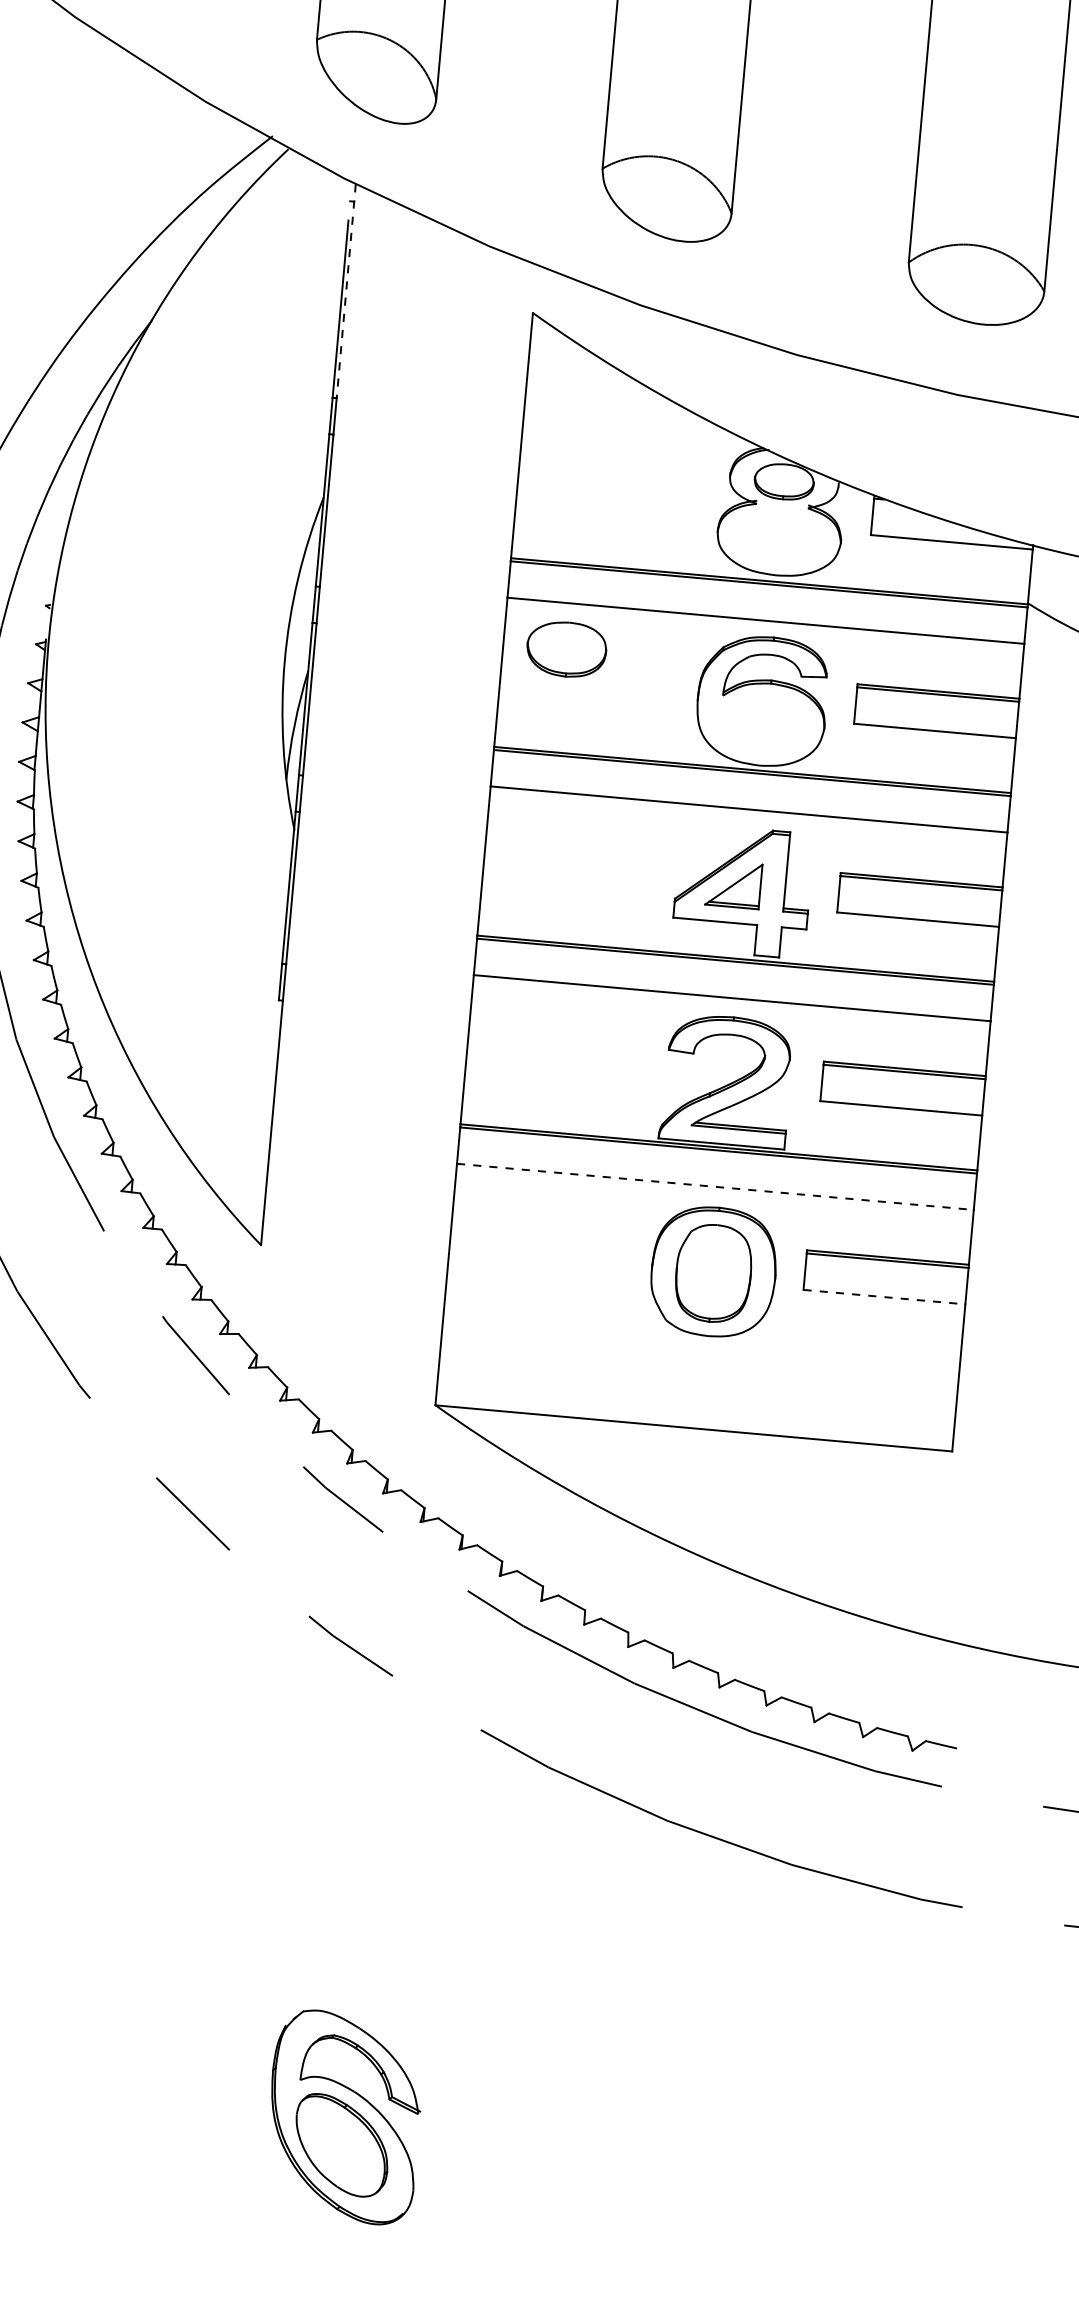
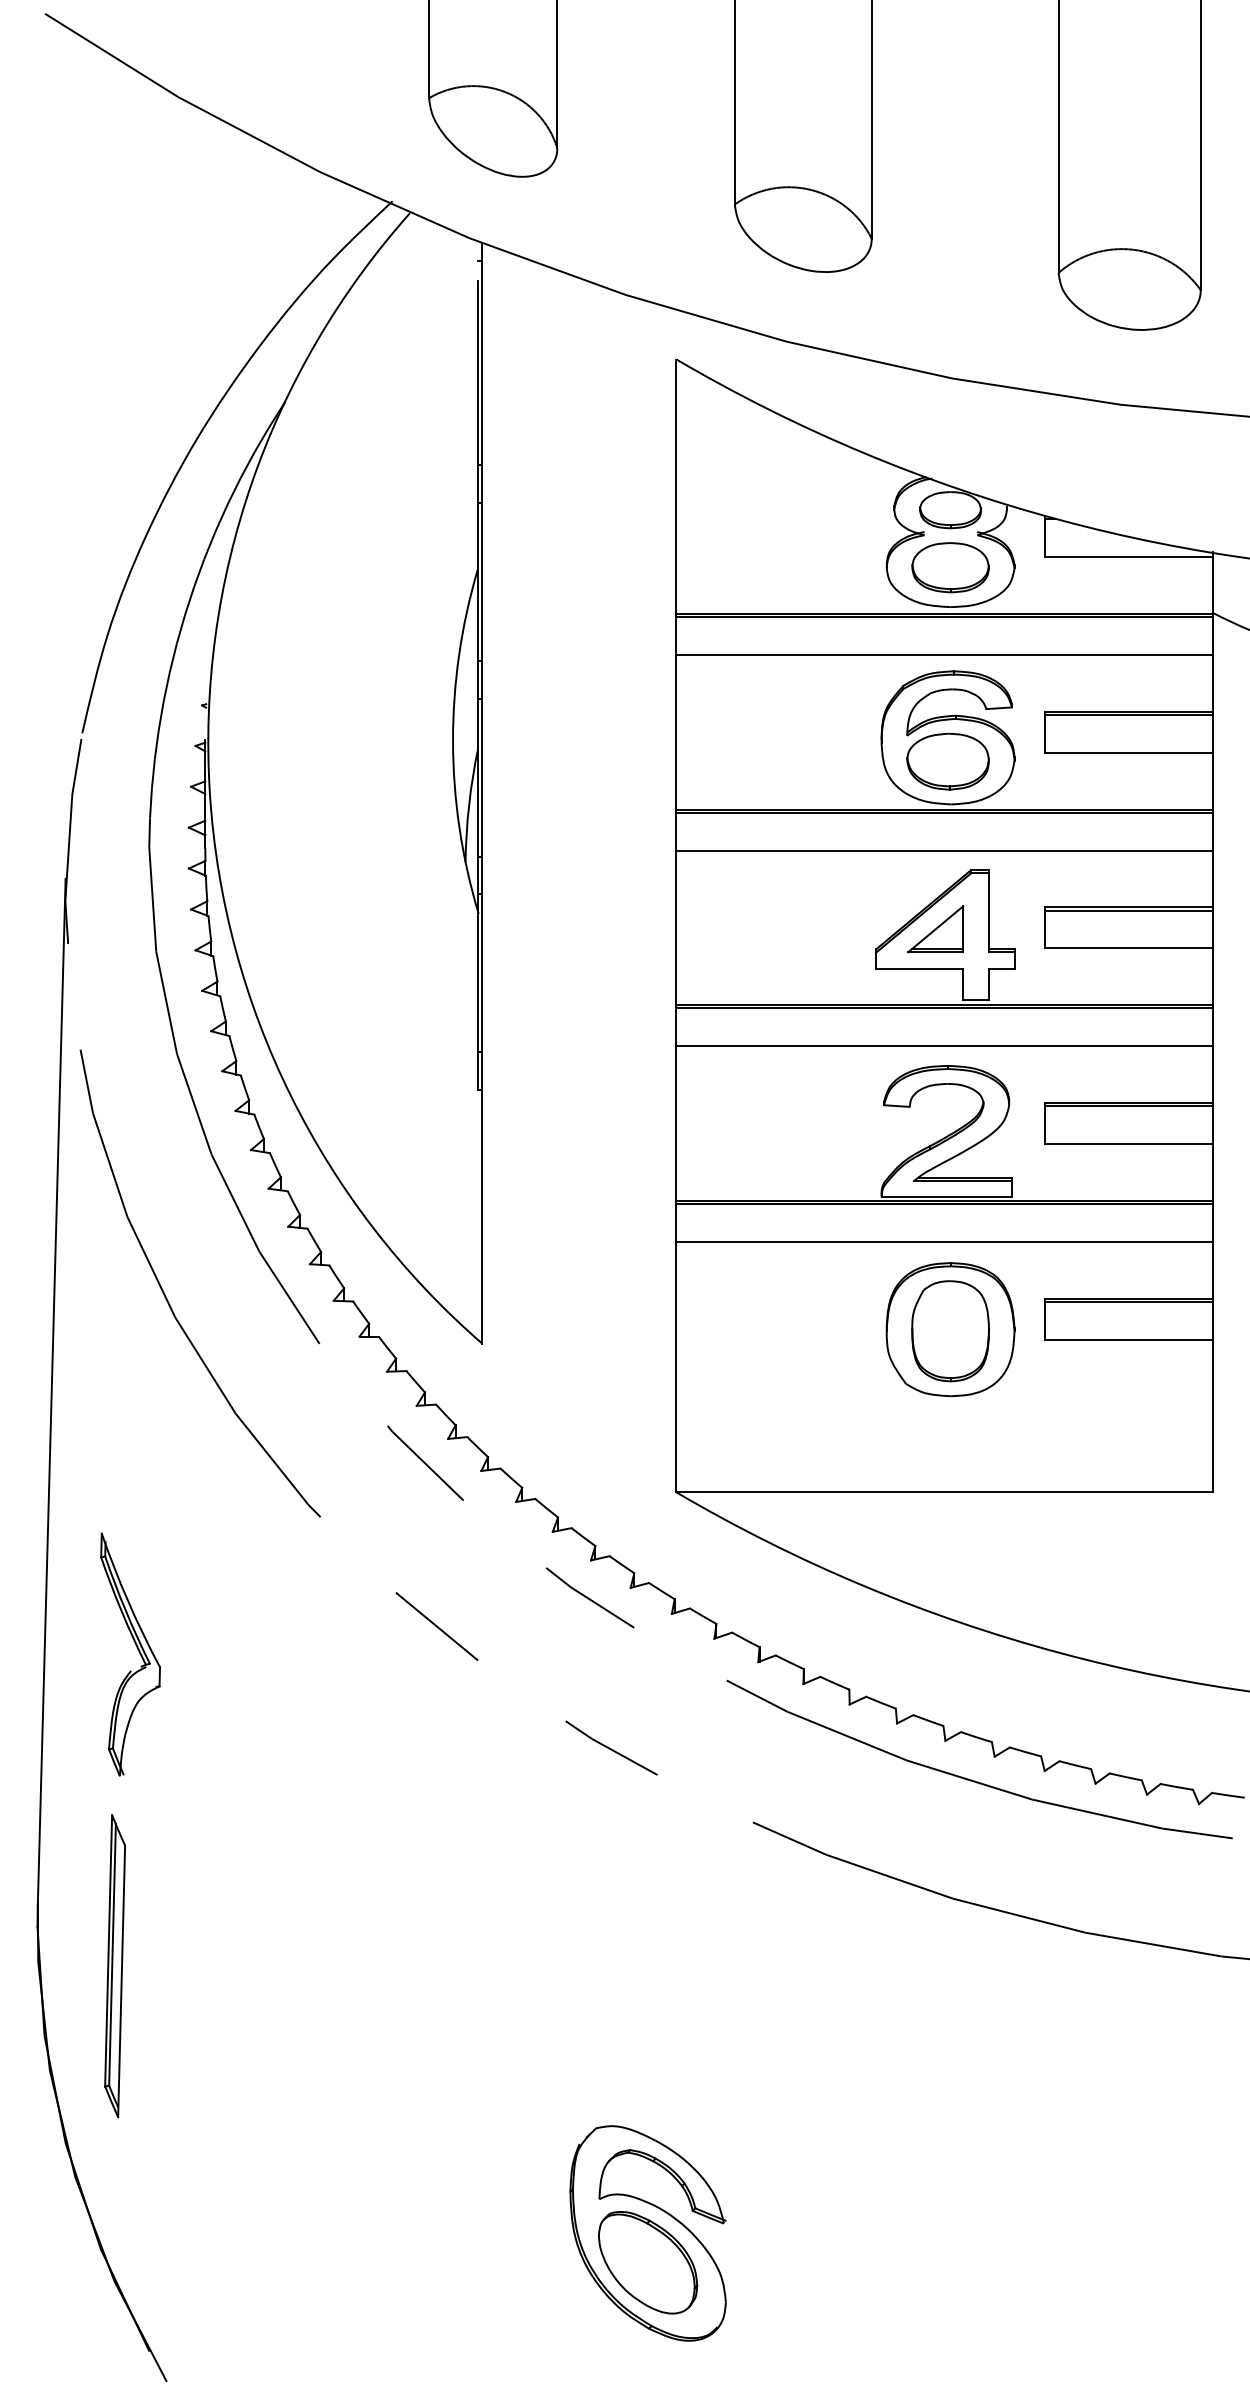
line: (346, 291) -> (482, 354), dashed -> solid
part: (779, 537) -> (950, 567), added
part: (566, 649) -> (947, 761), moved
line: (715, 1186) -> (944, 1241), dashed -> solid
line: (884, 1296) -> (1128, 1339), dashed -> solid

